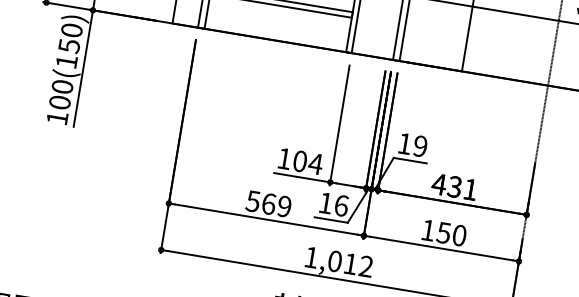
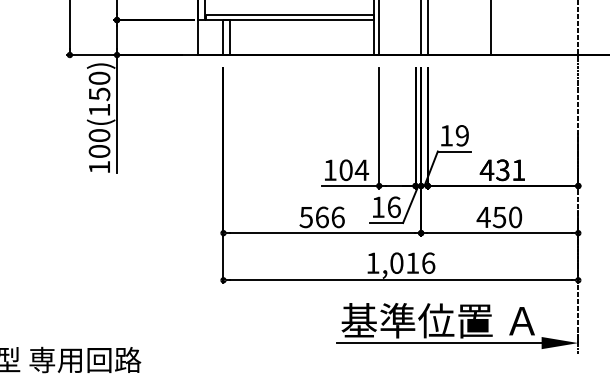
text: (283, 206) -> (337, 217), 569 -> 566
text: (427, 230) -> (483, 217), 150 -> 450
text: (366, 265) -> (428, 262), 1,012 -> 1,016

